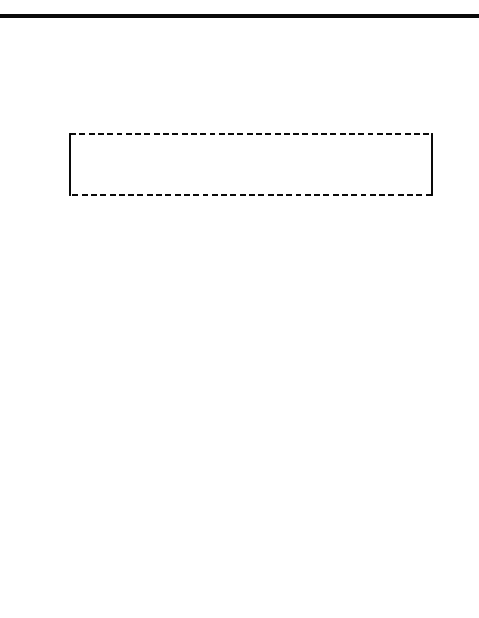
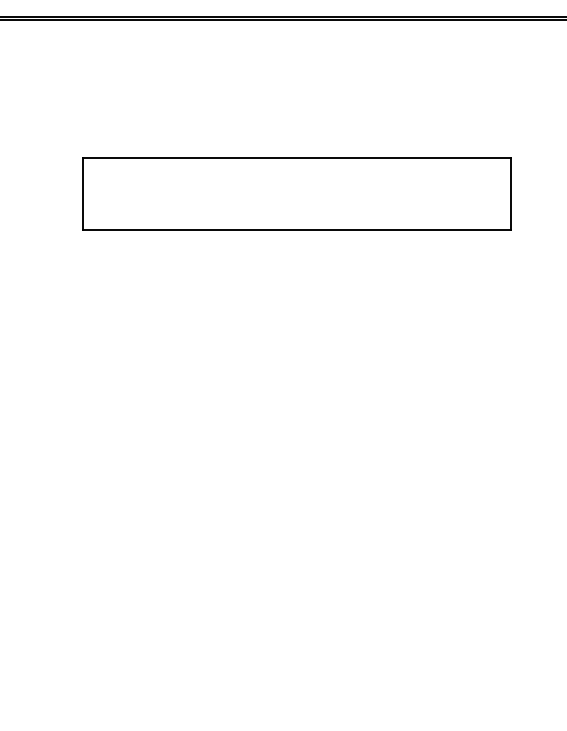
line: (250, 133) -> (296, 157), dashed -> solid
line: (250, 194) -> (296, 230), dashed -> solid

